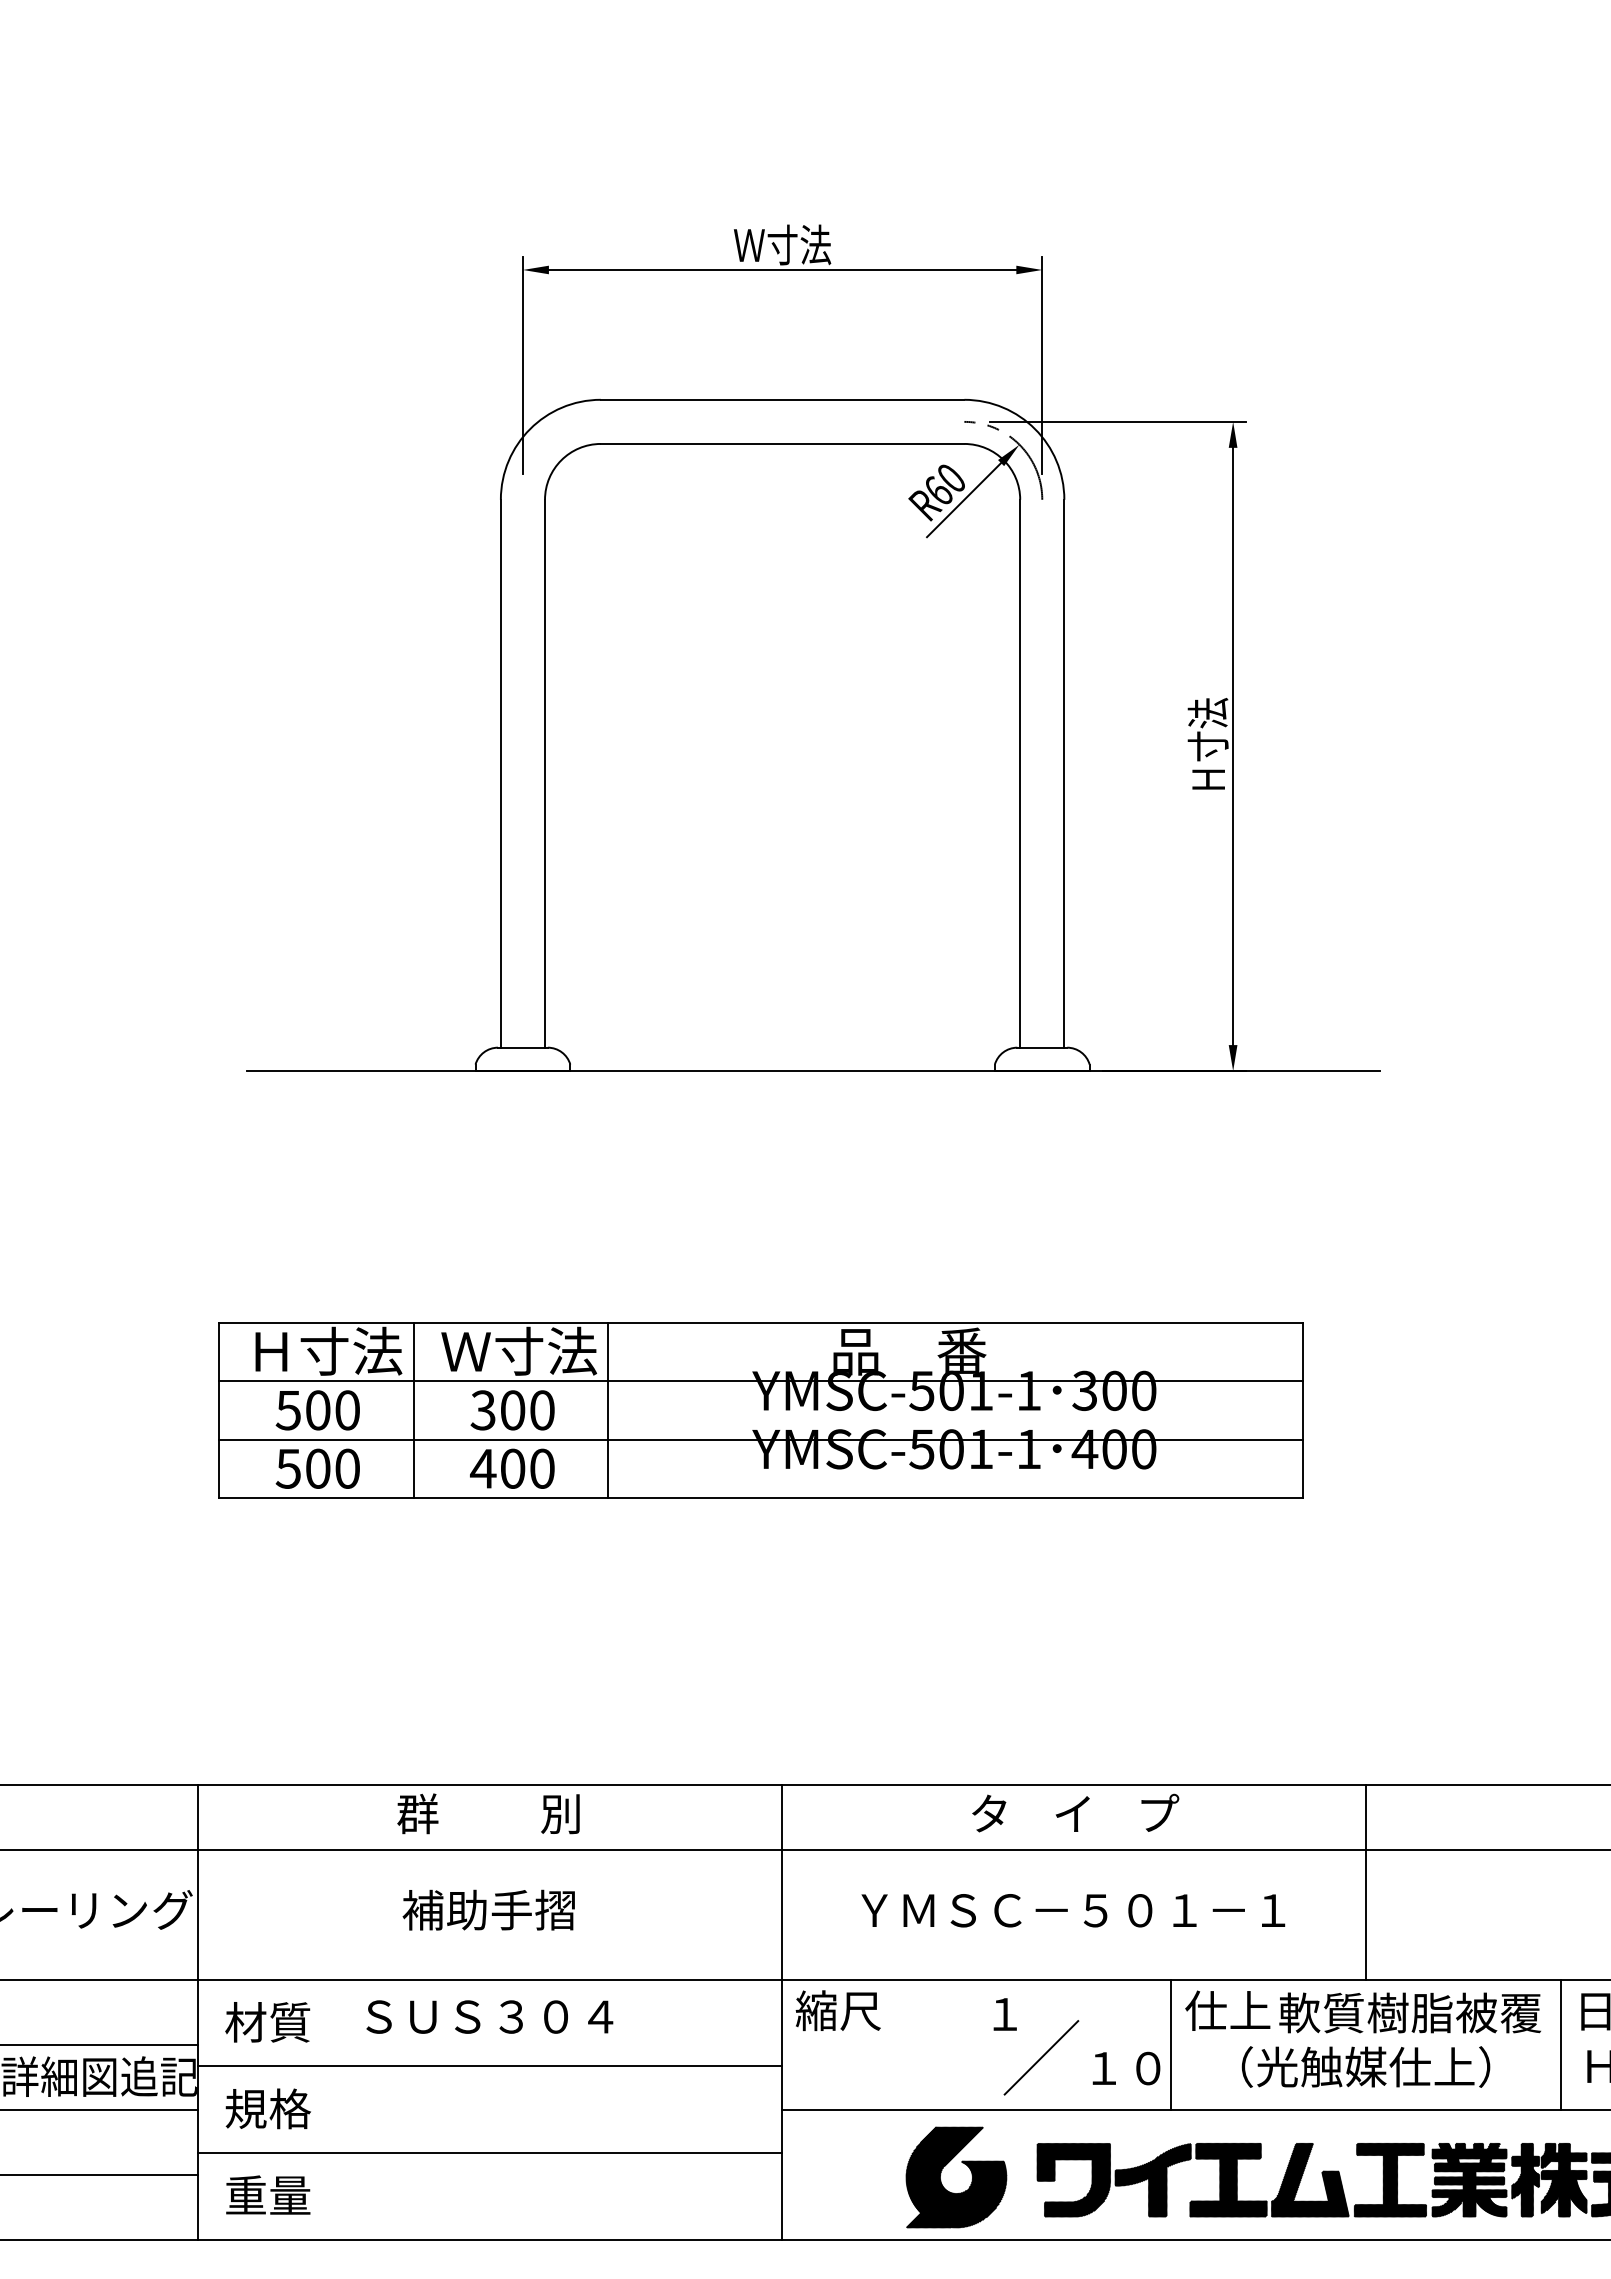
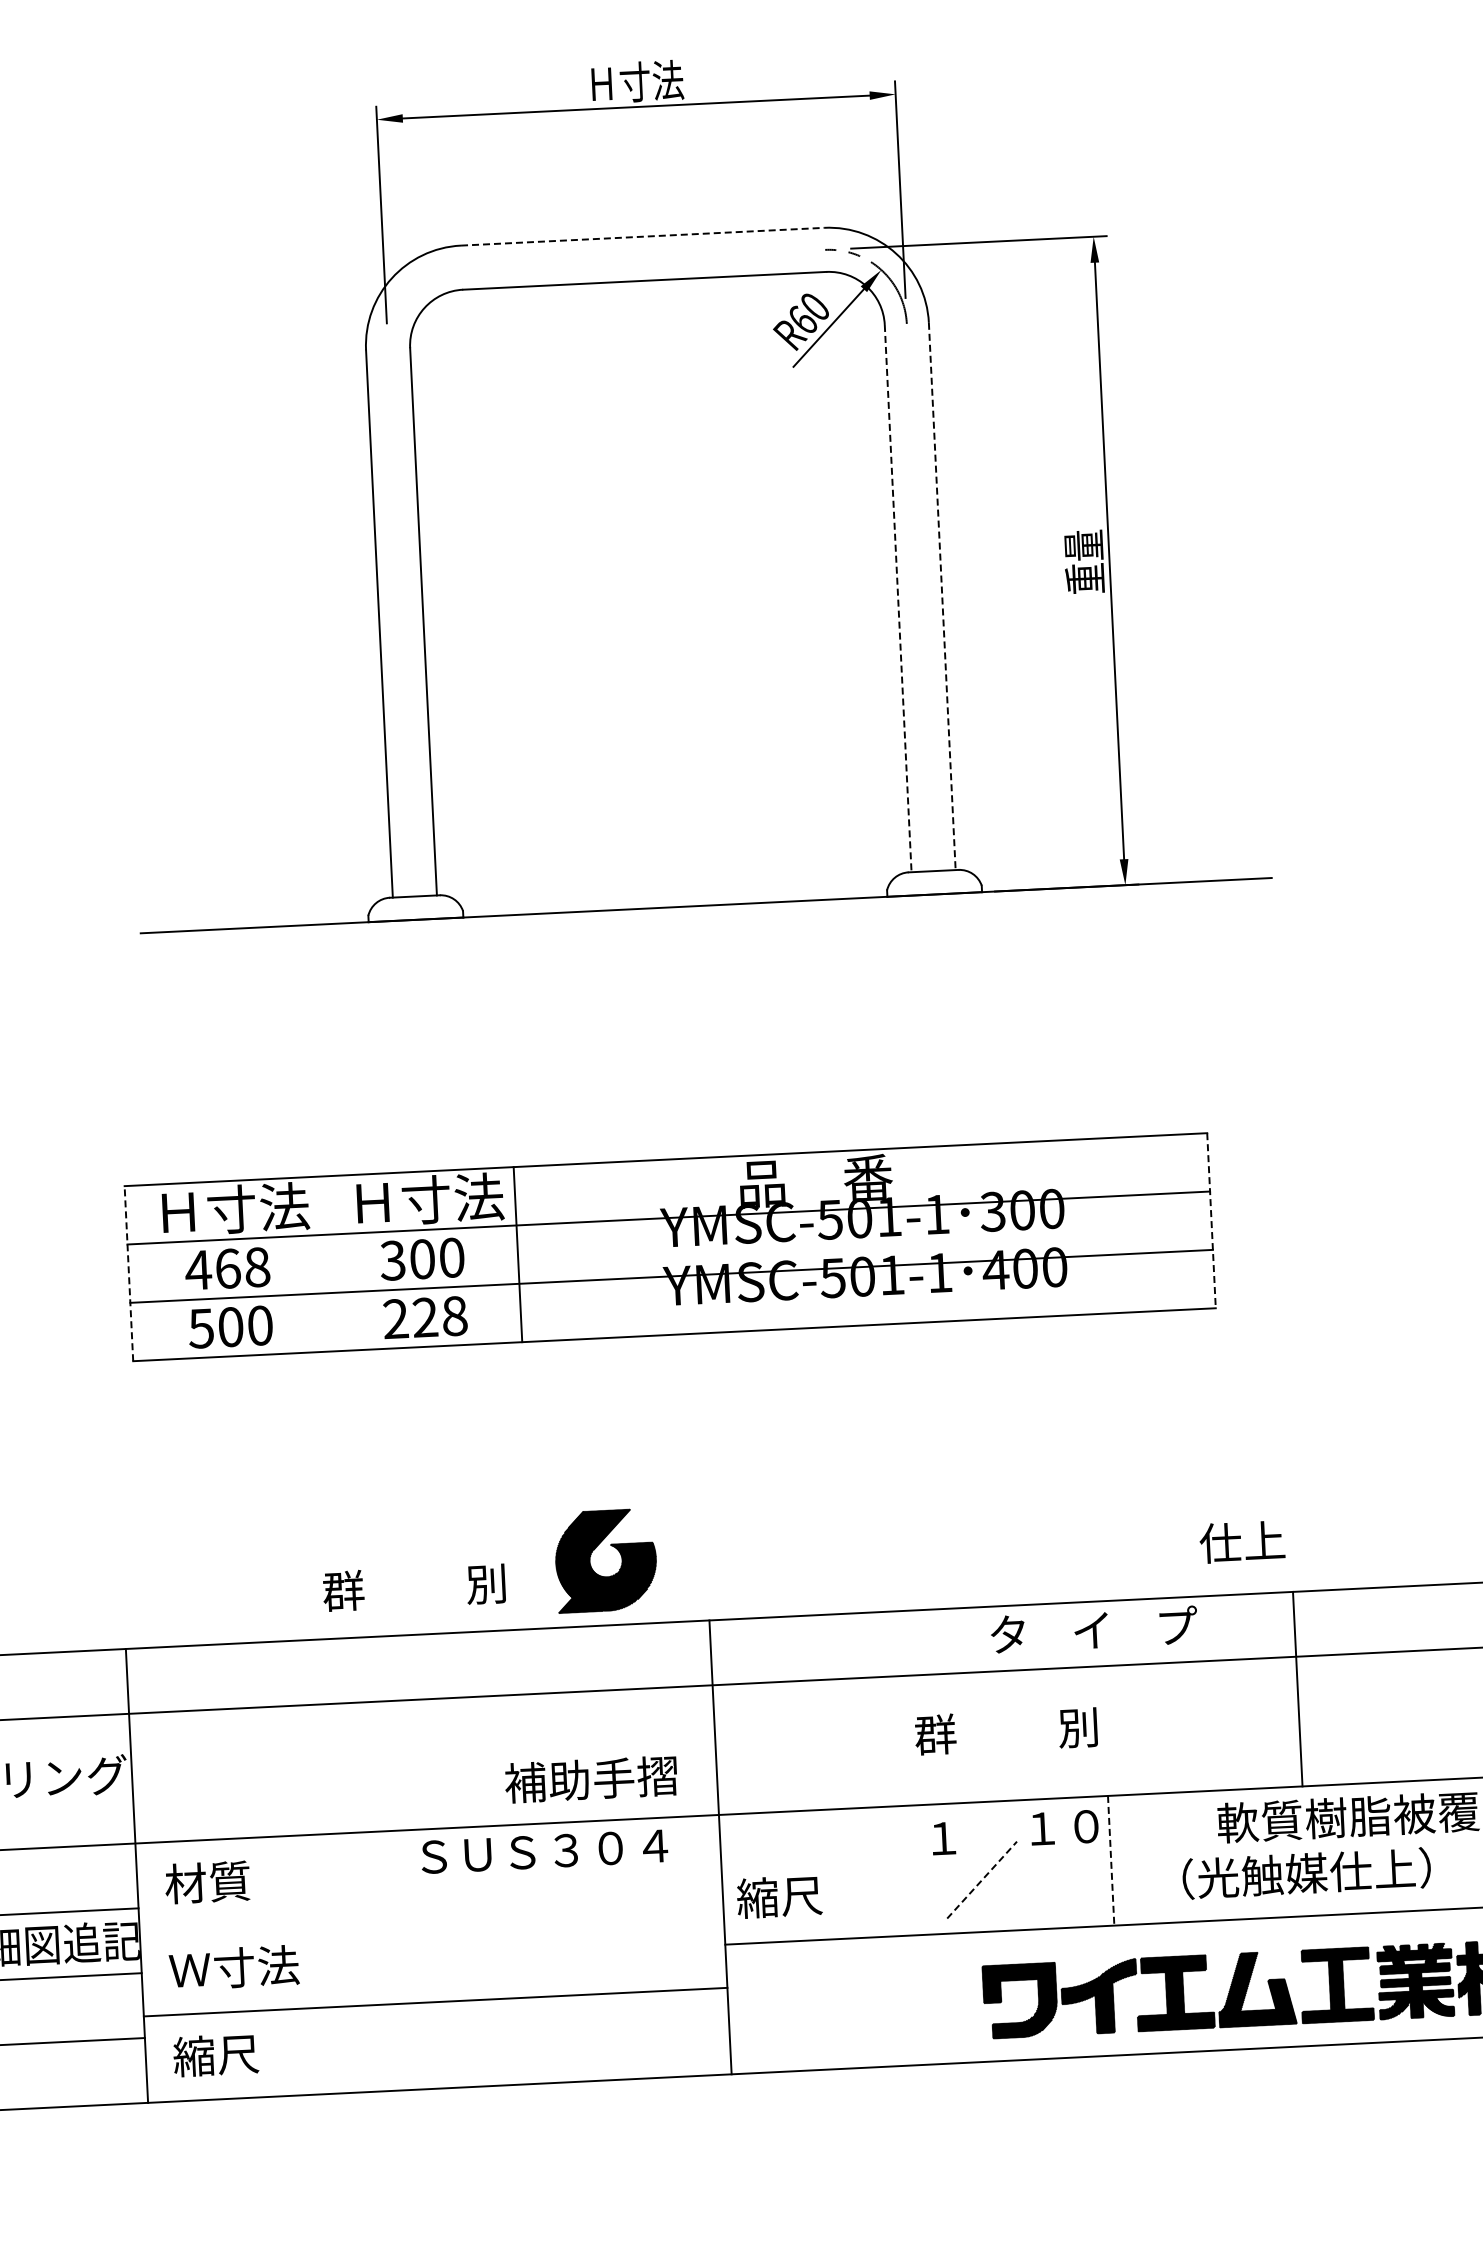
text: (748, 245) -> (600, 84), Ｗ寸法 -> Ｈ寸法
line: (782, 399) -> (642, 236), solid -> dashed
text: (1207, 743) -> (1083, 559), Ｈ寸法 -> 重量
line: (1020, 773) -> (898, 598), solid -> dashed
line: (1064, 773) -> (942, 596), solid -> dashed
text: (465, 1351) -> (372, 1202), Ｗ寸法 -> Ｈ寸法
line: (218, 1410) -> (128, 1273), solid -> dashed
text: (317, 1410) -> (227, 1268), 500 -> 468
line: (413, 1410) -> (323, 1264), removed
line: (1302, 1410) -> (1211, 1220), solid -> dashed
text: (512, 1468) -> (425, 1317), 400 -> 228
text: (1075, 1812) -> (1094, 1629), moved
text: (488, 1813) -> (414, 1587), moved
text: (488, 1909) -> (590, 1778), moved
text: (1073, 1910) -> (1006, 1731), ＹＭＳＣ－５０１－１ -> 群          別
text: (837, 2010) -> (778, 1896), moved
text: (1227, 2010) -> (1241, 1541), moved
text: (489, 2016) -> (544, 1851), moved
line: (1171, 2044) -> (1111, 1860), solid -> dashed
line: (1041, 2057) -> (982, 1879), solid -> dashed
line: (489, 2066) -> (431, 1915), removed
text: (1126, 2068) -> (1064, 1827), moved
text: (289, 2108) -> (233, 1967), 規格 -> Ｗ寸法
part: (971, 2175) -> (621, 1558), moved
text: (267, 2195) -> (215, 2055), 重量 -> 縮尺

